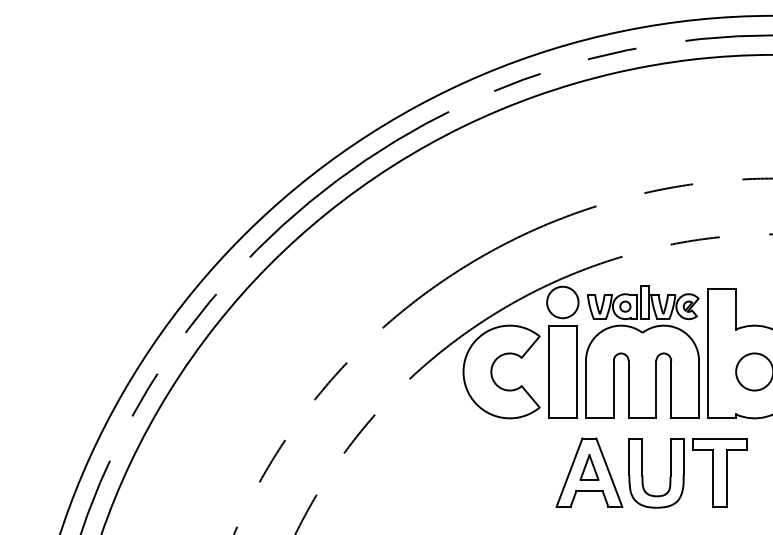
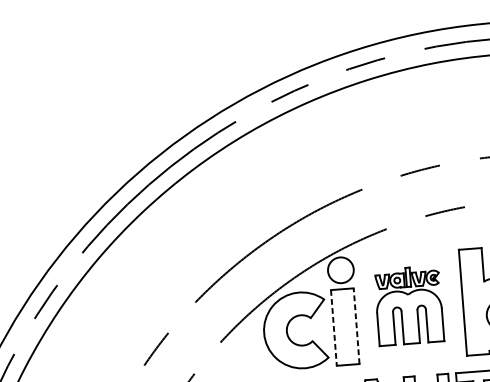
part: (642, 351) -> (409, 305), size x0.7
line: (576, 371) -> (356, 325), solid -> dashed
line: (548, 372) -> (333, 328), solid -> dashed

